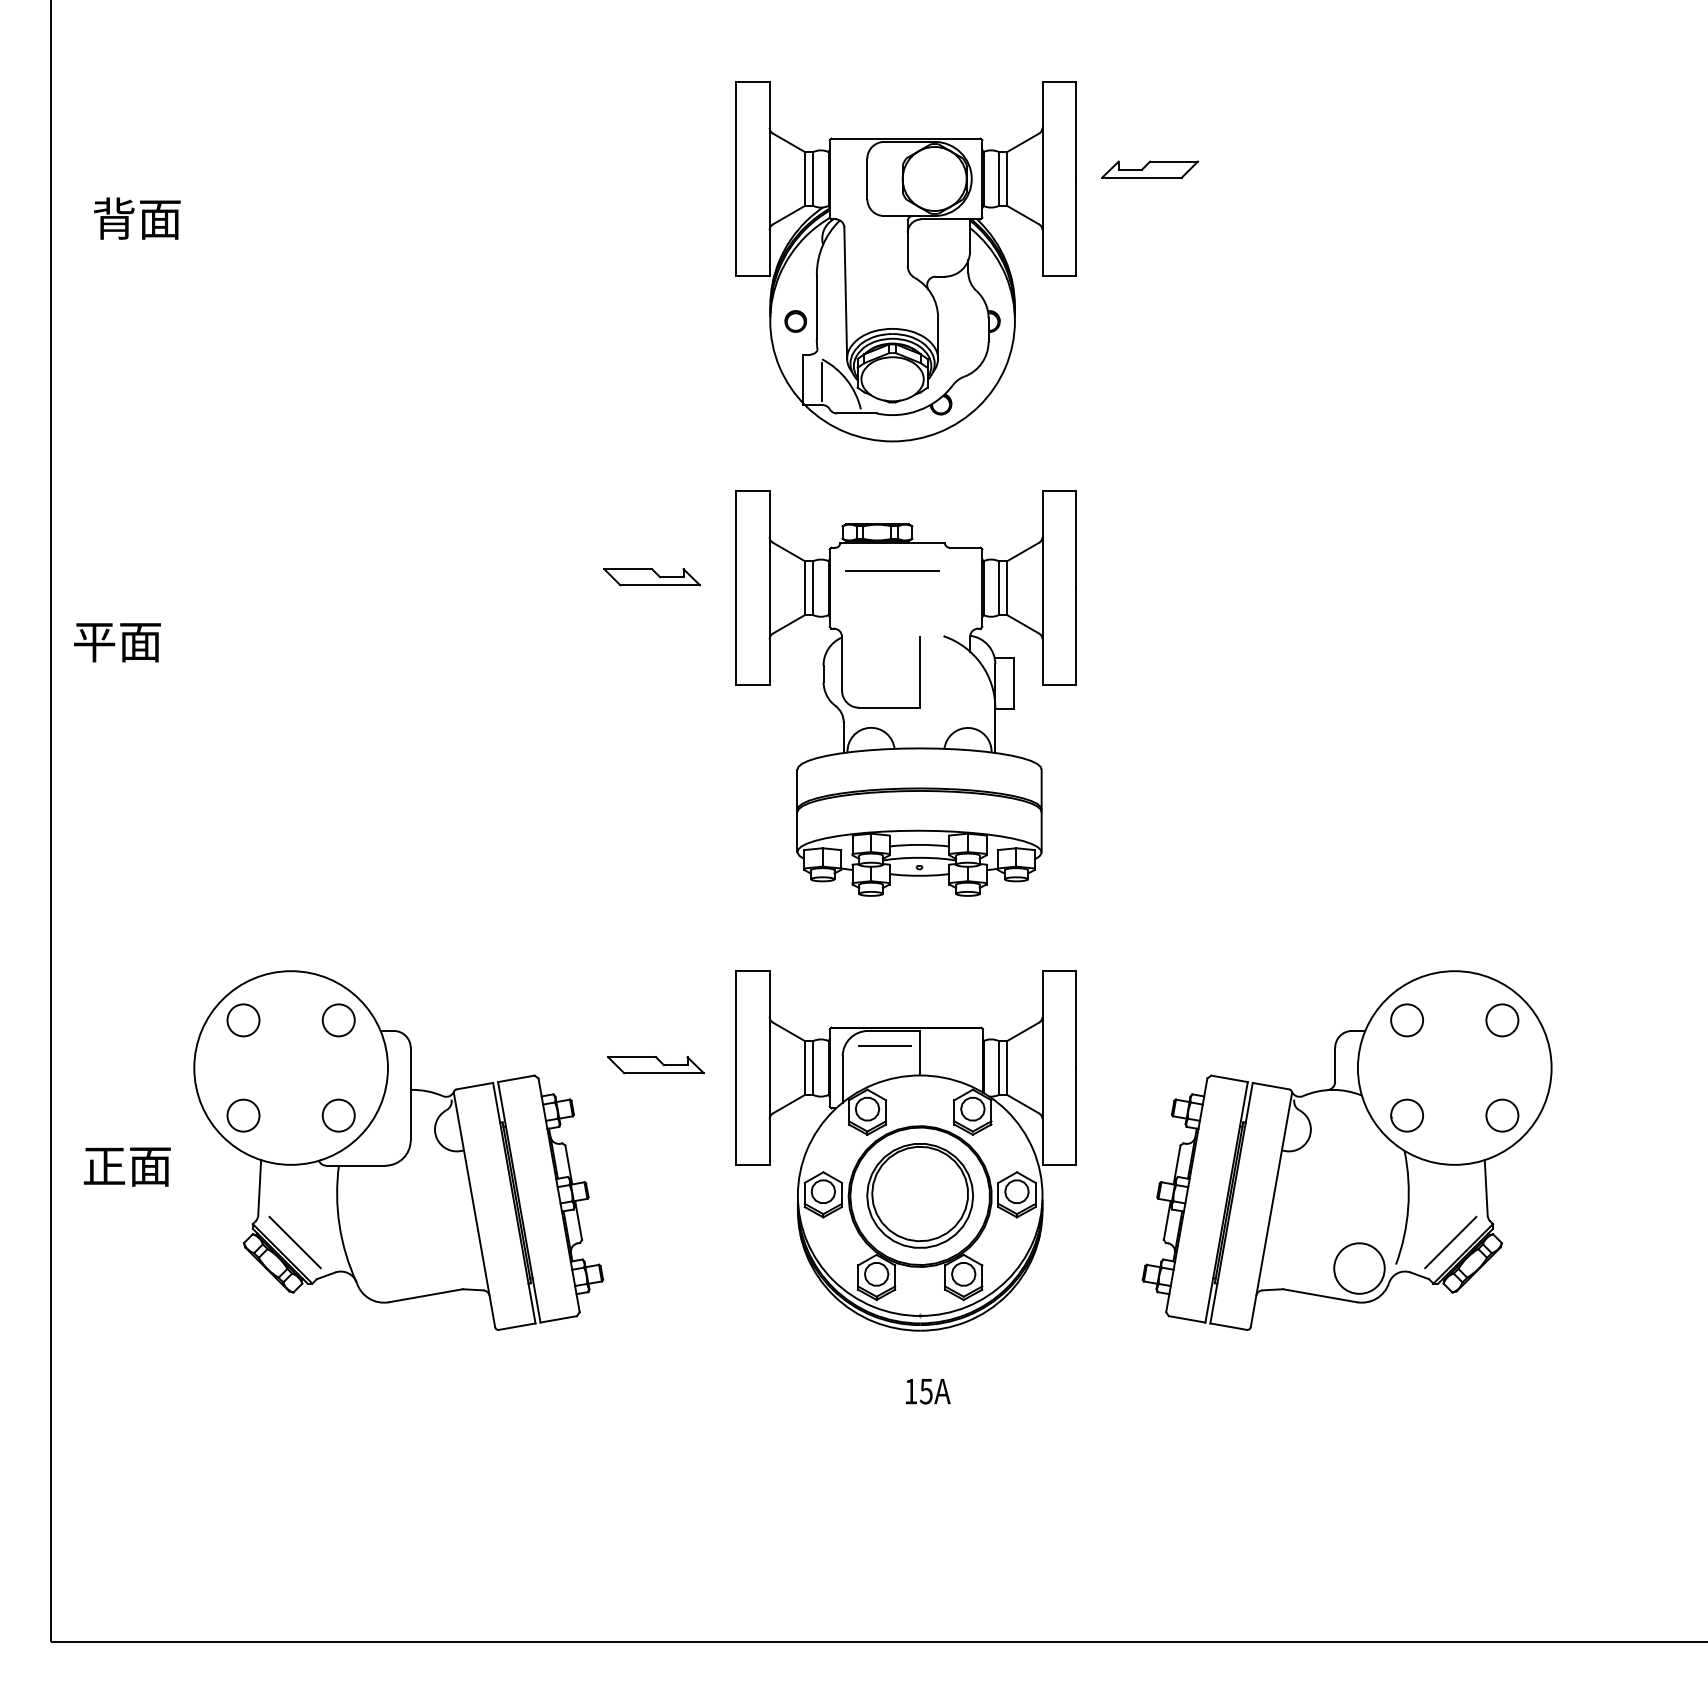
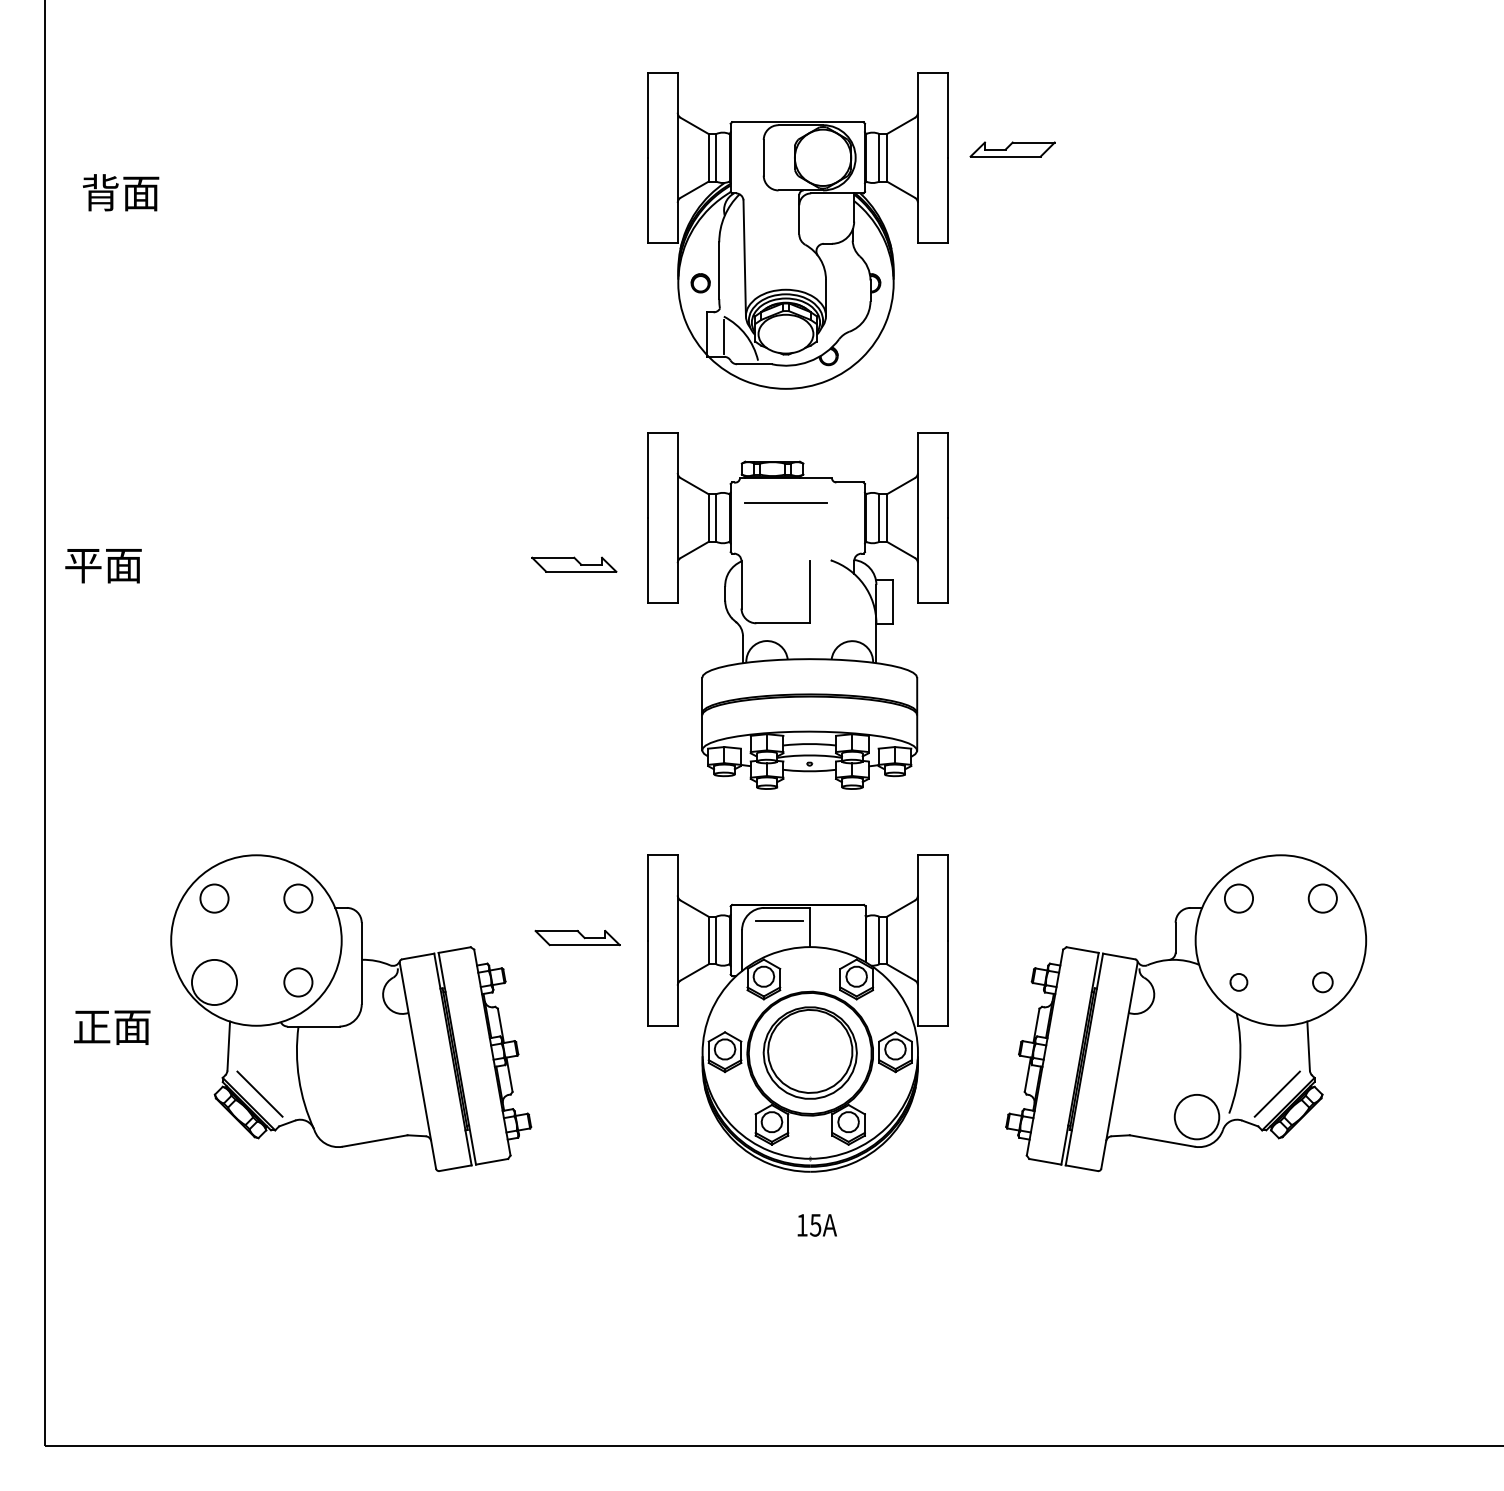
part: (651, 577) -> (573, 565), moved
circle: (243, 1115) -> (214, 982), size x1.6
part: (1406, 1115) -> (1238, 982), size x0.6
circle: (1502, 1115) -> (1322, 982), size x0.7

